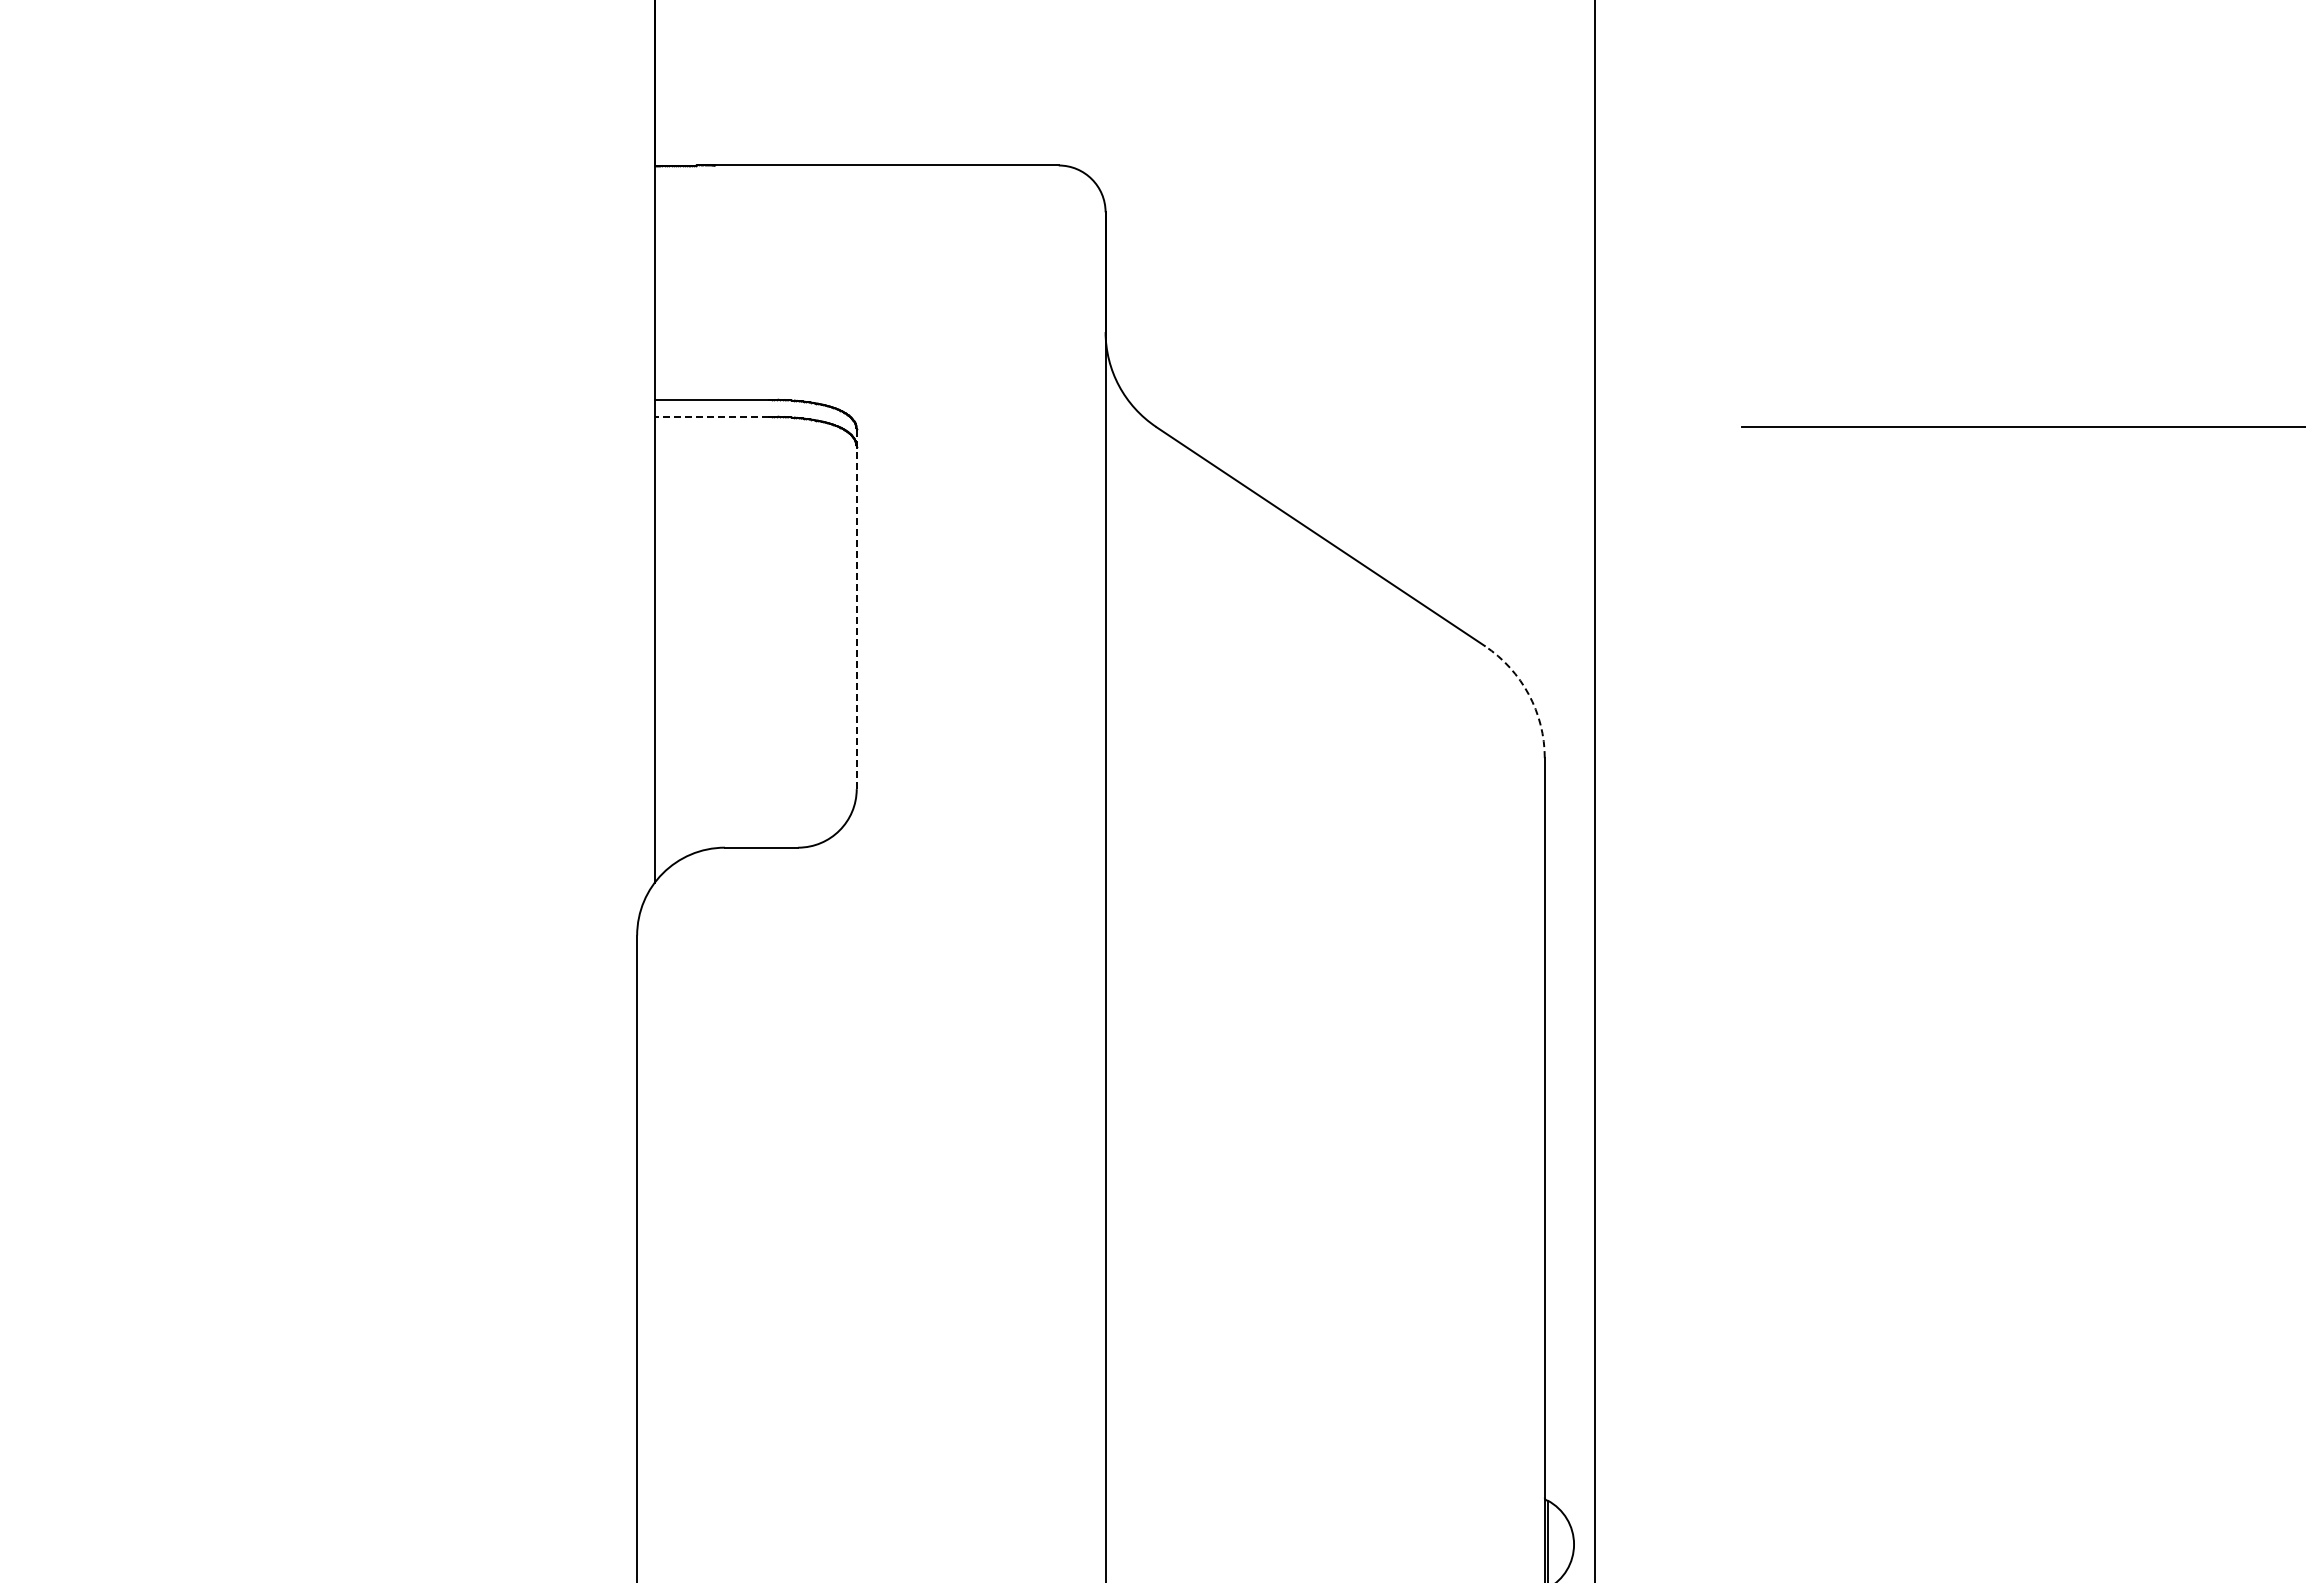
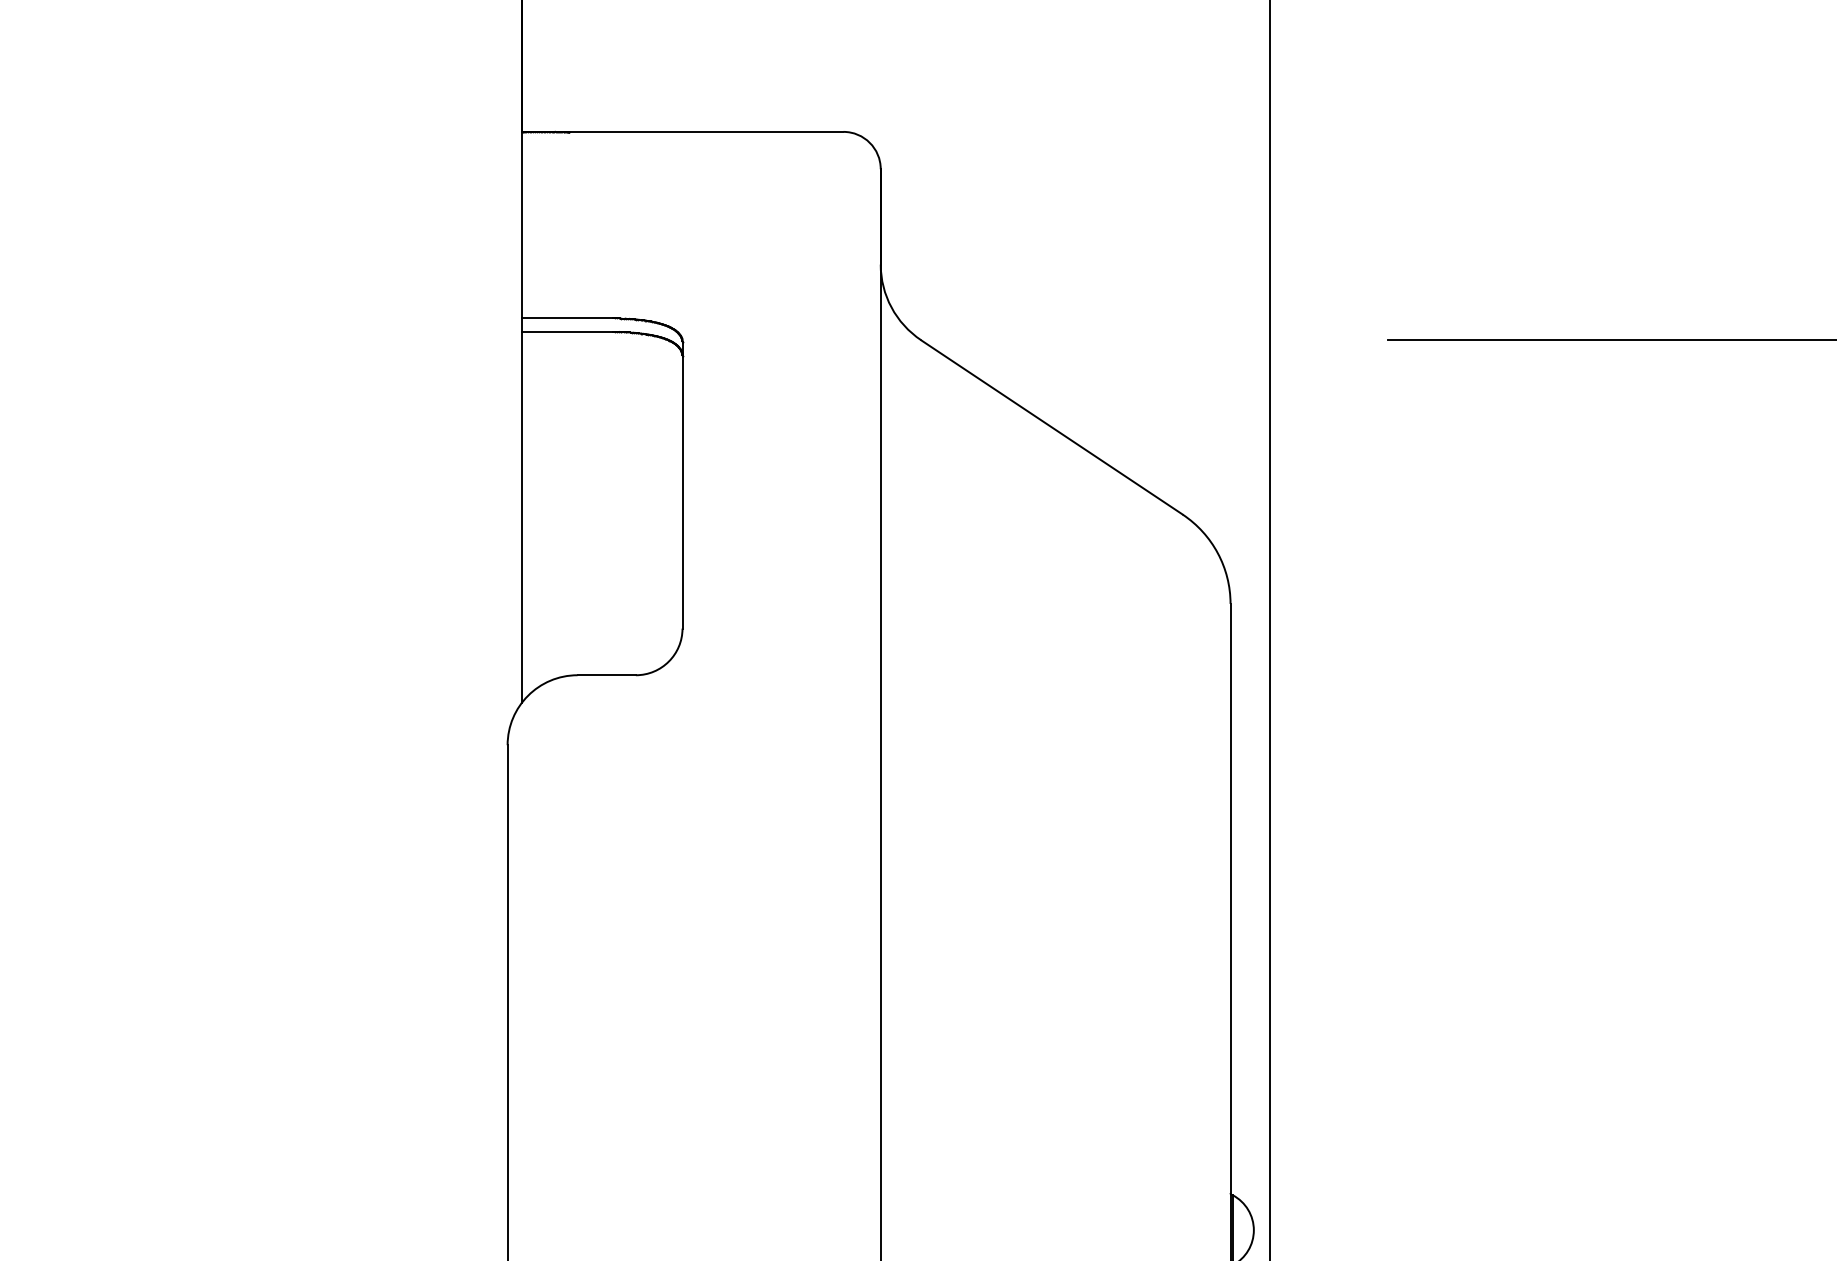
line: (711, 416) -> (566, 331), dashed -> solid
line: (856, 609) -> (682, 485), dashed -> solid
arc: (1528, 694) -> (1217, 553), dashed -> solid

